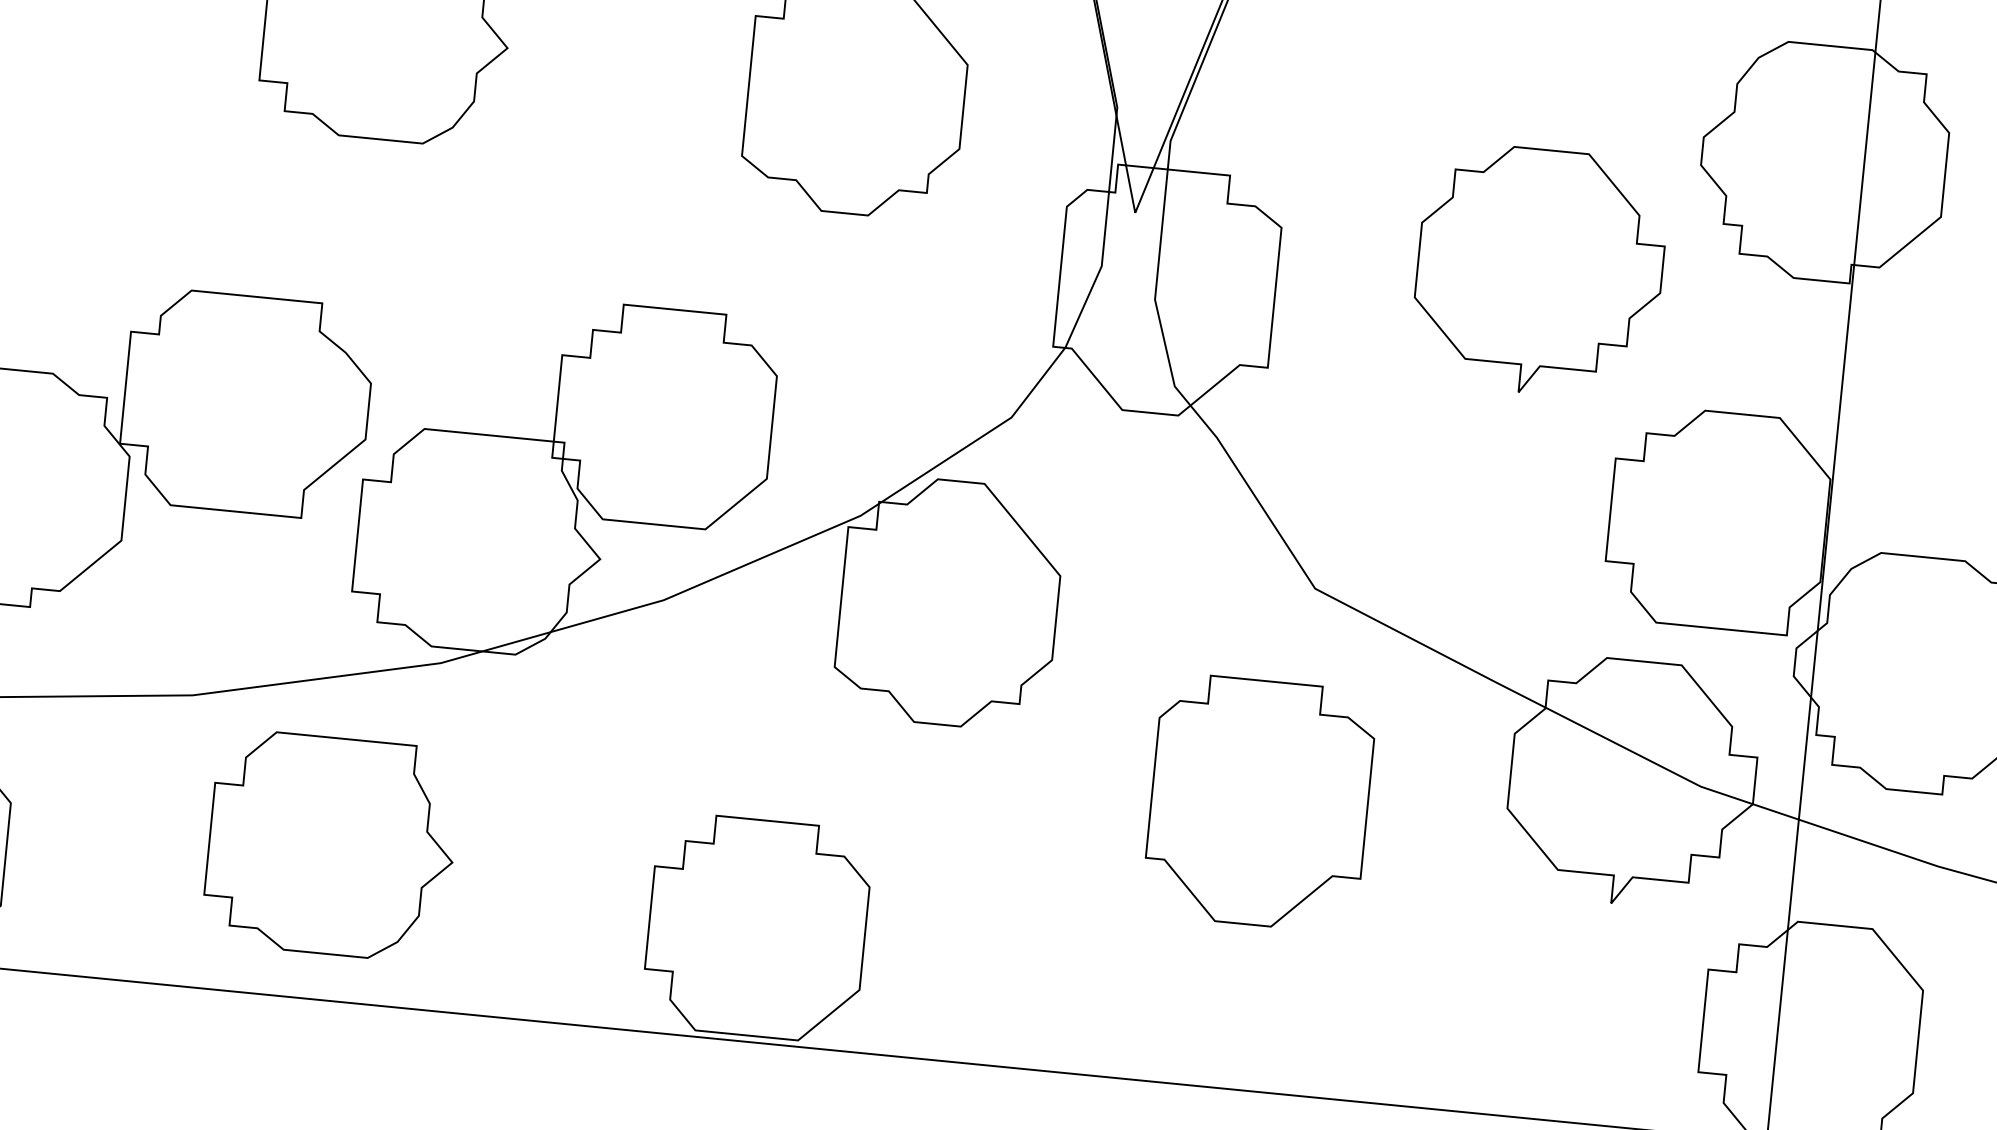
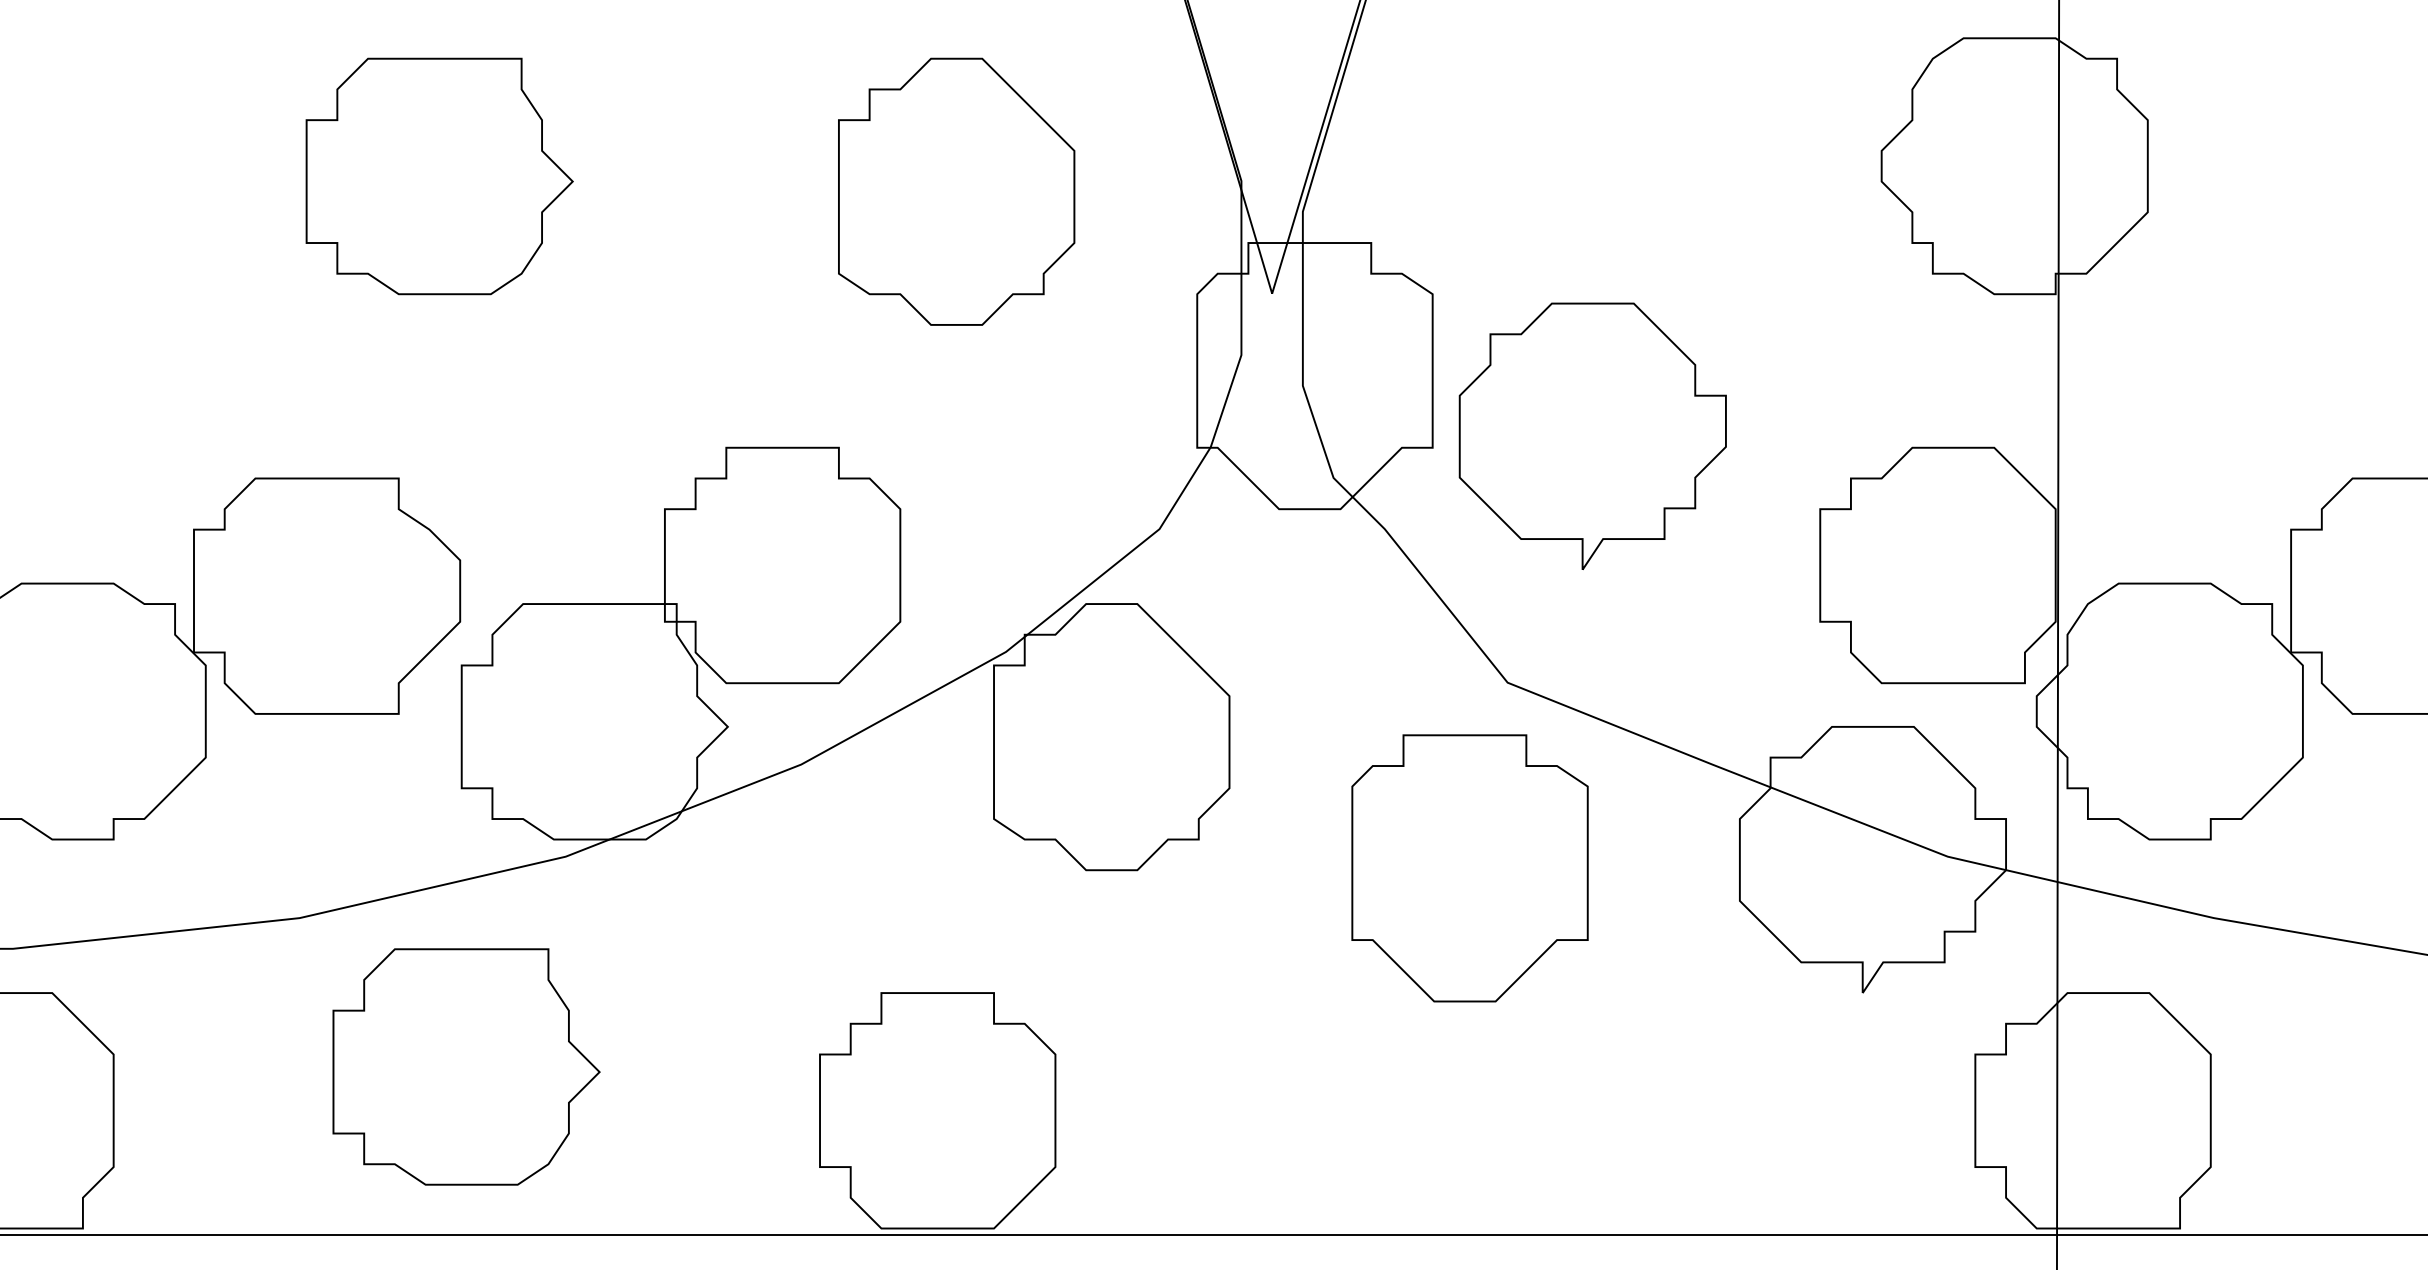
part: (1539, 270) -> (1592, 435), moved
part: (1259, 803) -> (1469, 868), moved

